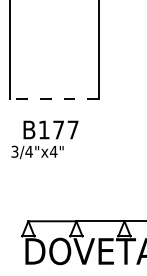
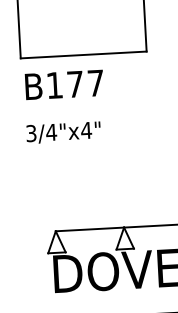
line: (54, 98) -> (83, 54), dashed -> solid
text: (50, 129) -> (63, 84), moved

